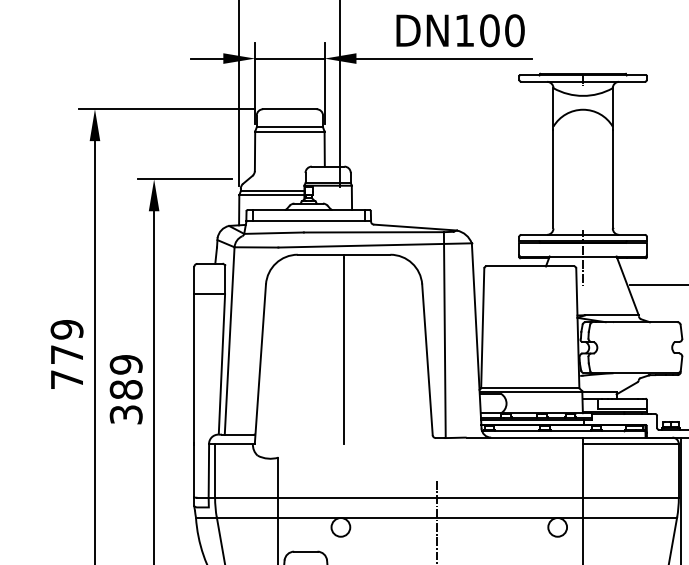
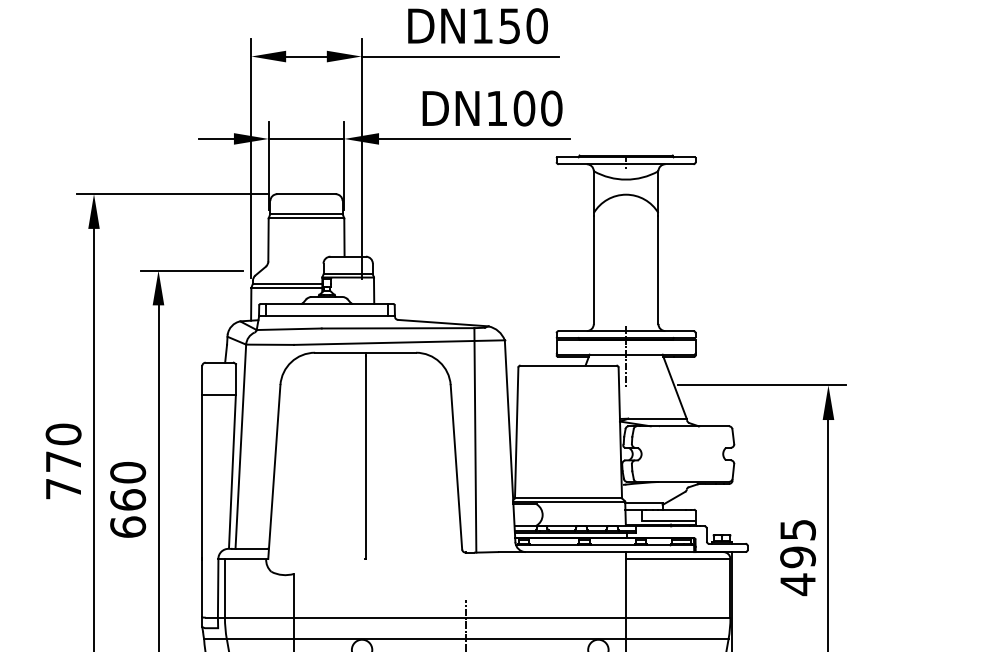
text: (66, 329) -> (63, 434), 779 -> 770
text: (126, 389) -> (128, 499), 389 -> 660

